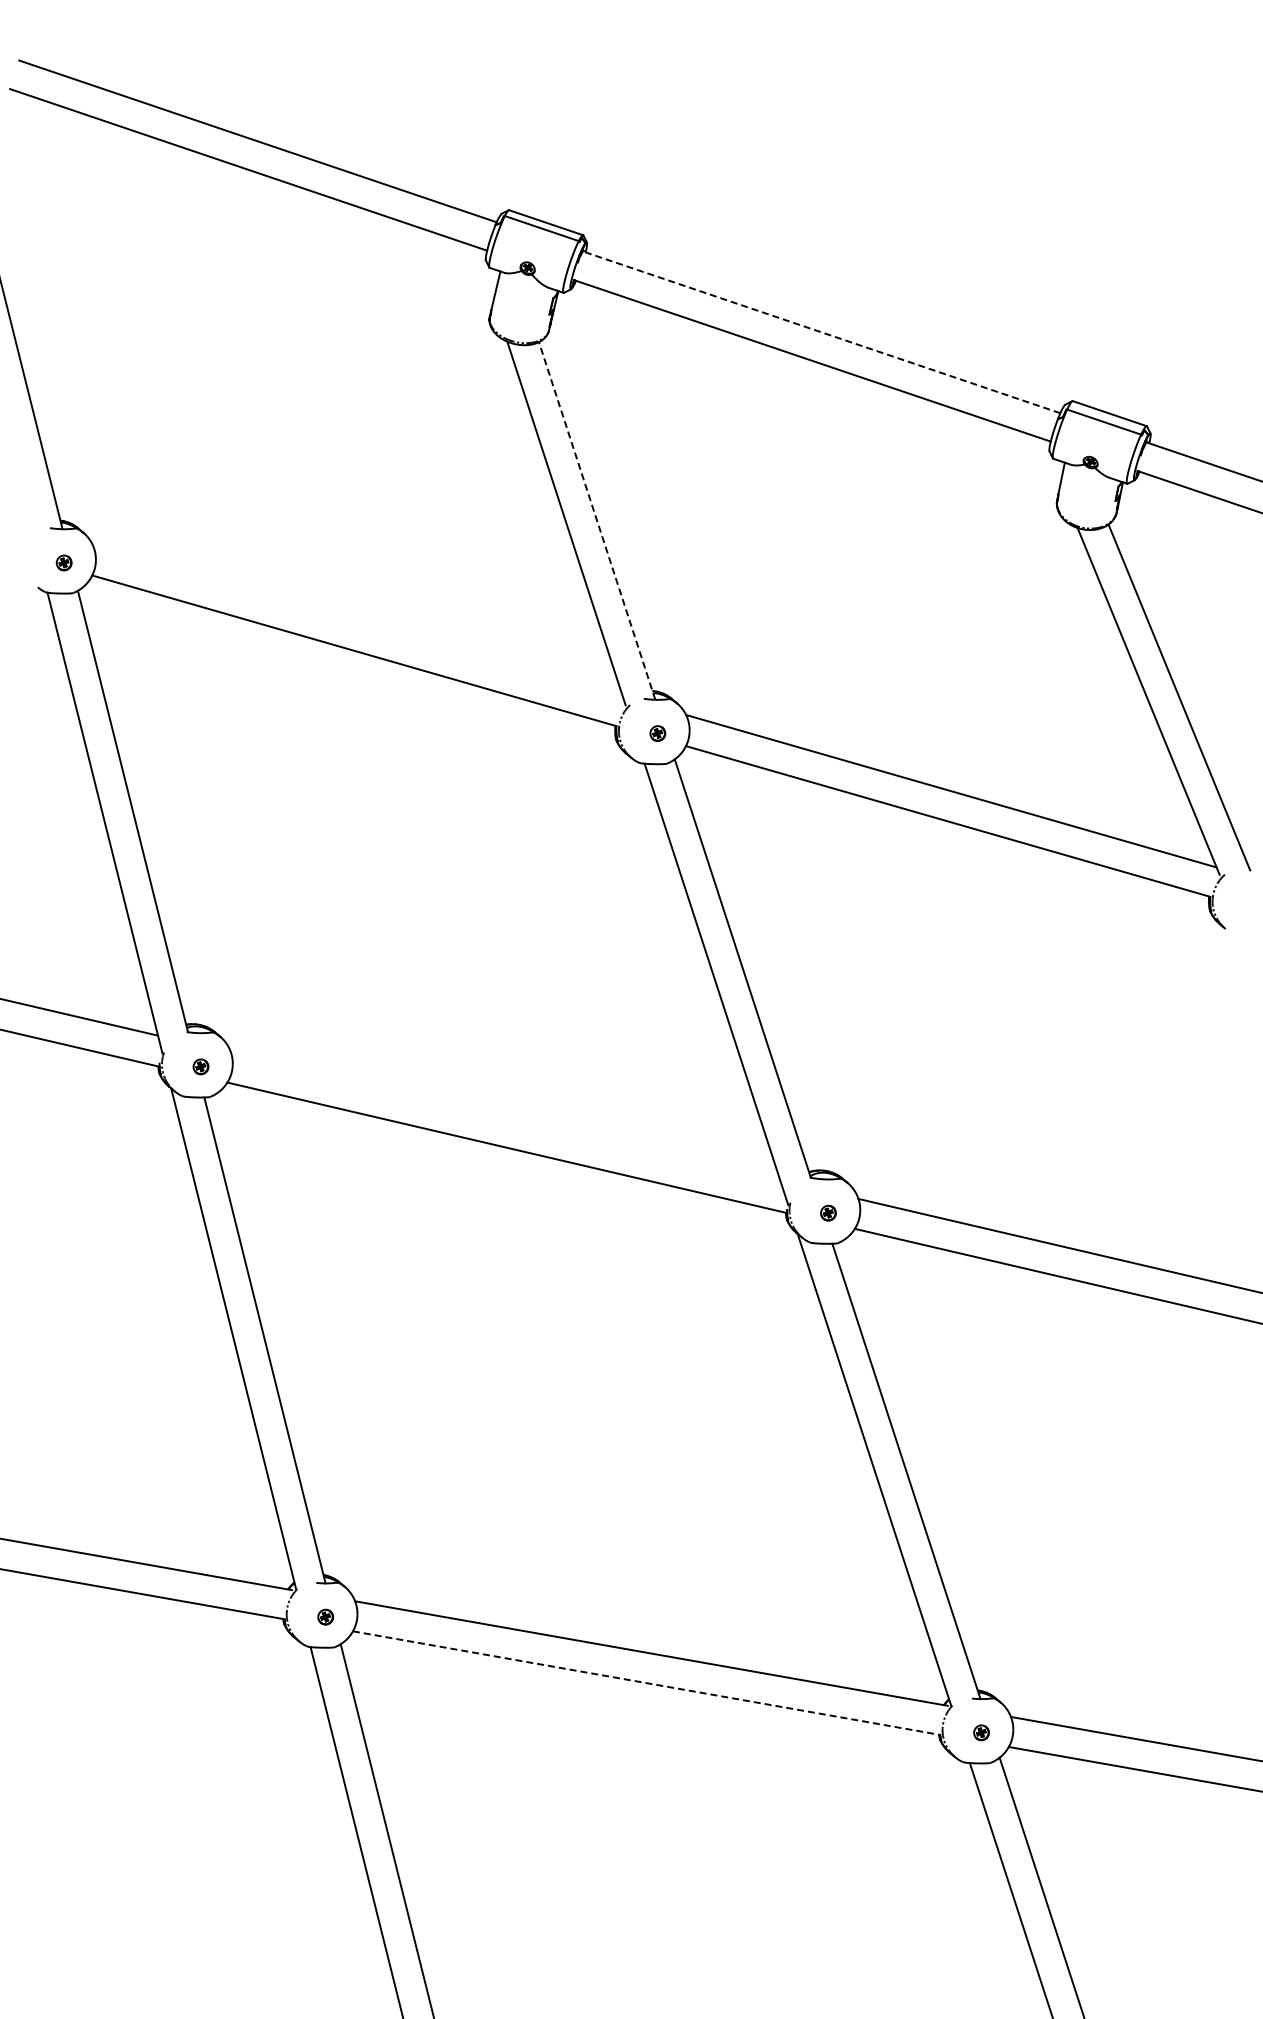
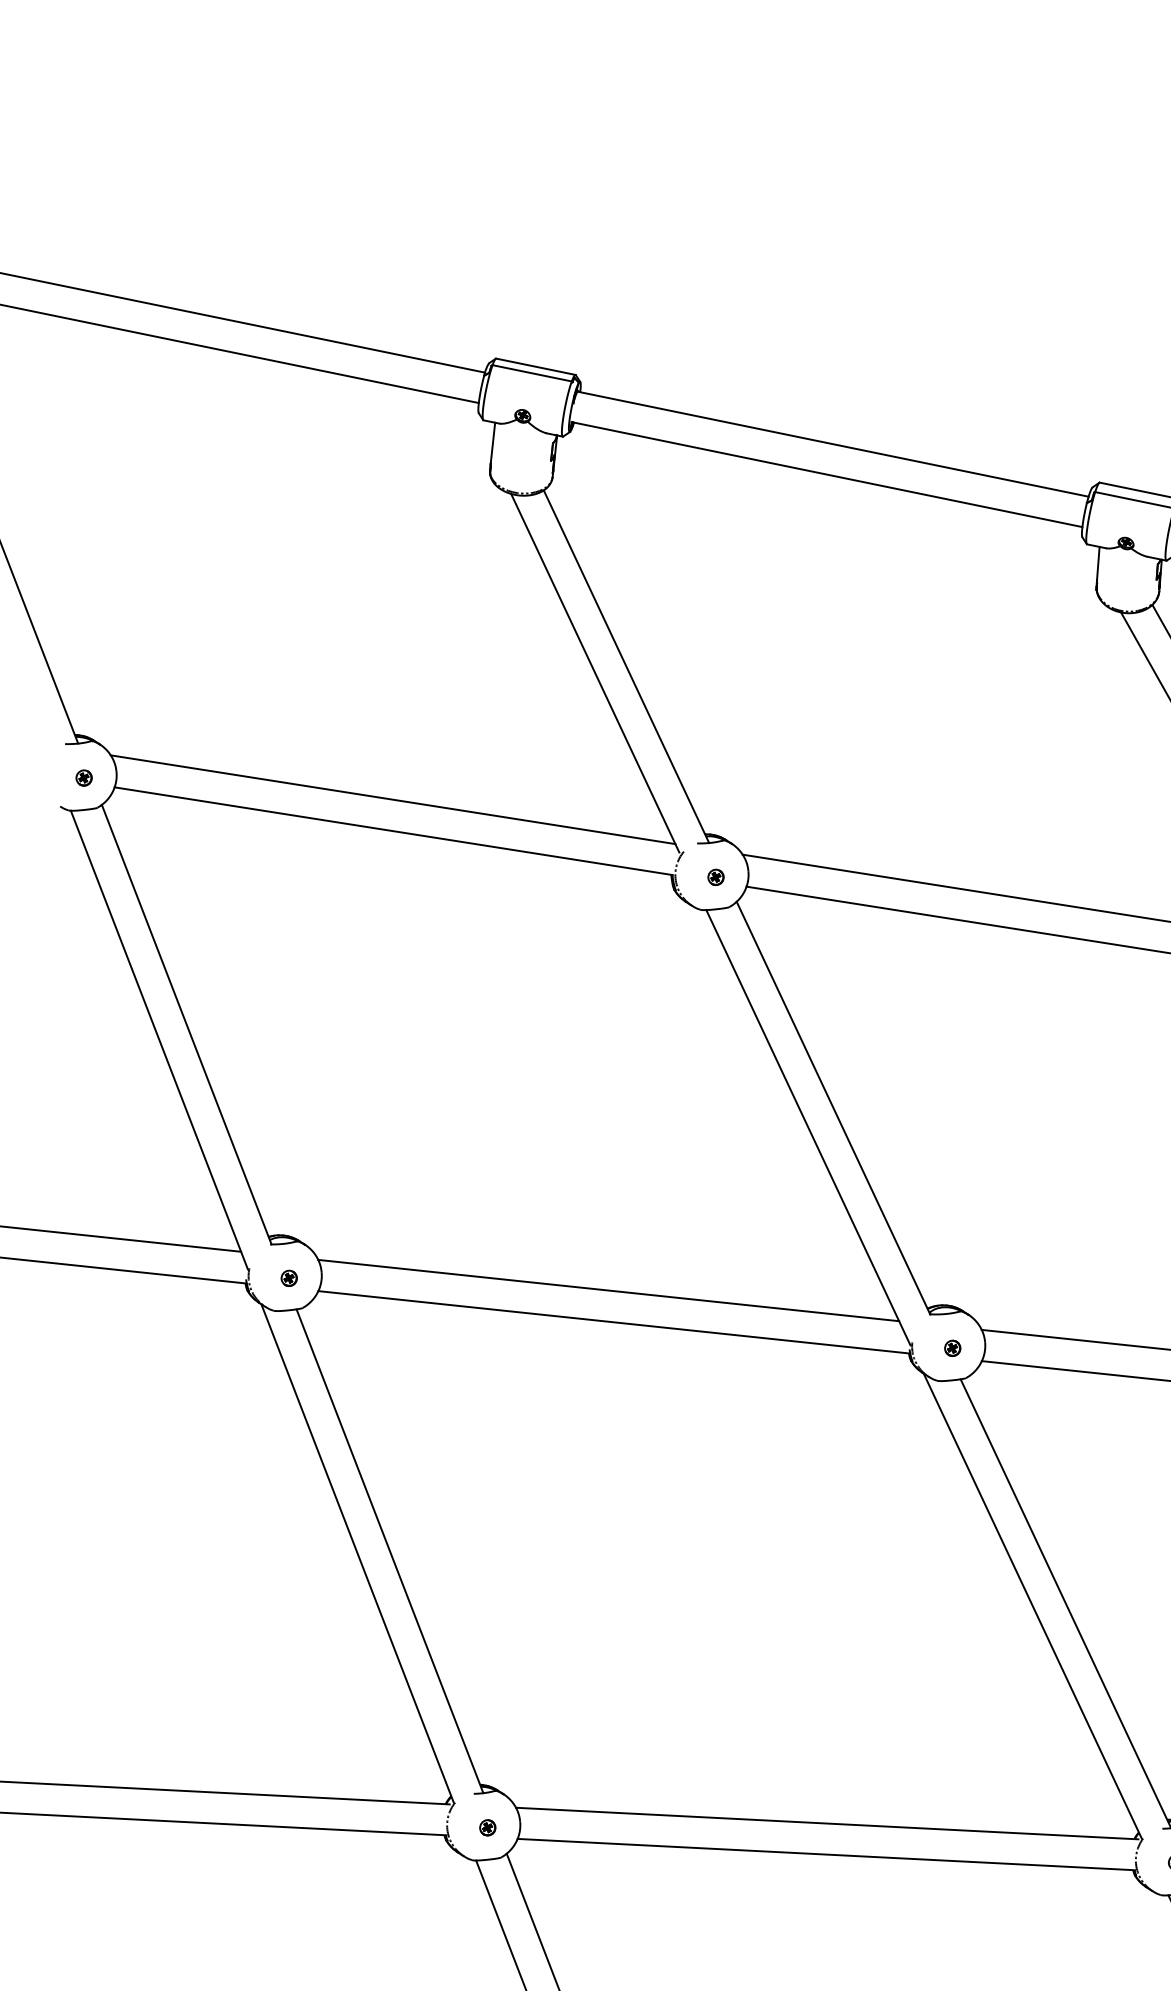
line: (821, 332) -> (832, 444), dashed -> solid
line: (597, 520) -> (626, 666), dashed -> solid
line: (357, 620) -> (392, 799), added
line: (505, 1116) -> (608, 1290), added
line: (646, 1683) -> (825, 1854), dashed -> solid

